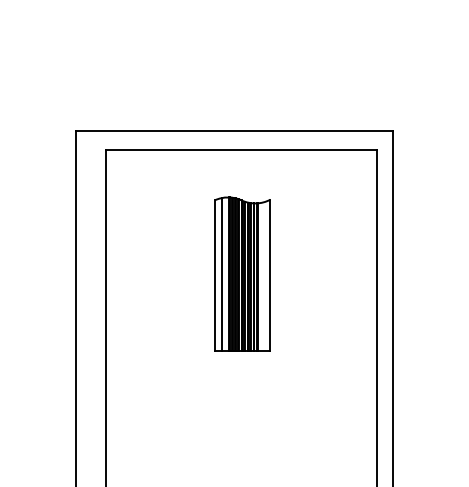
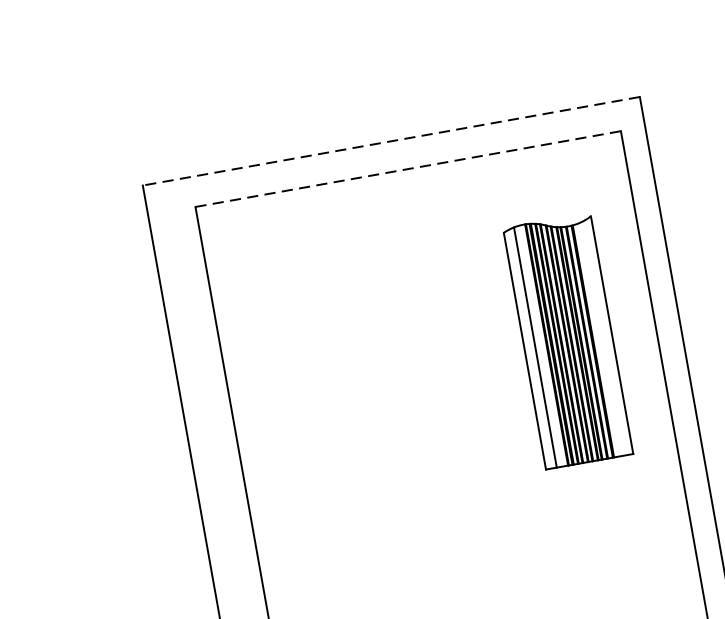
line: (234, 131) -> (391, 141), solid -> dashed
line: (241, 150) -> (407, 169), solid -> dashed
part: (242, 273) -> (567, 340), moved

